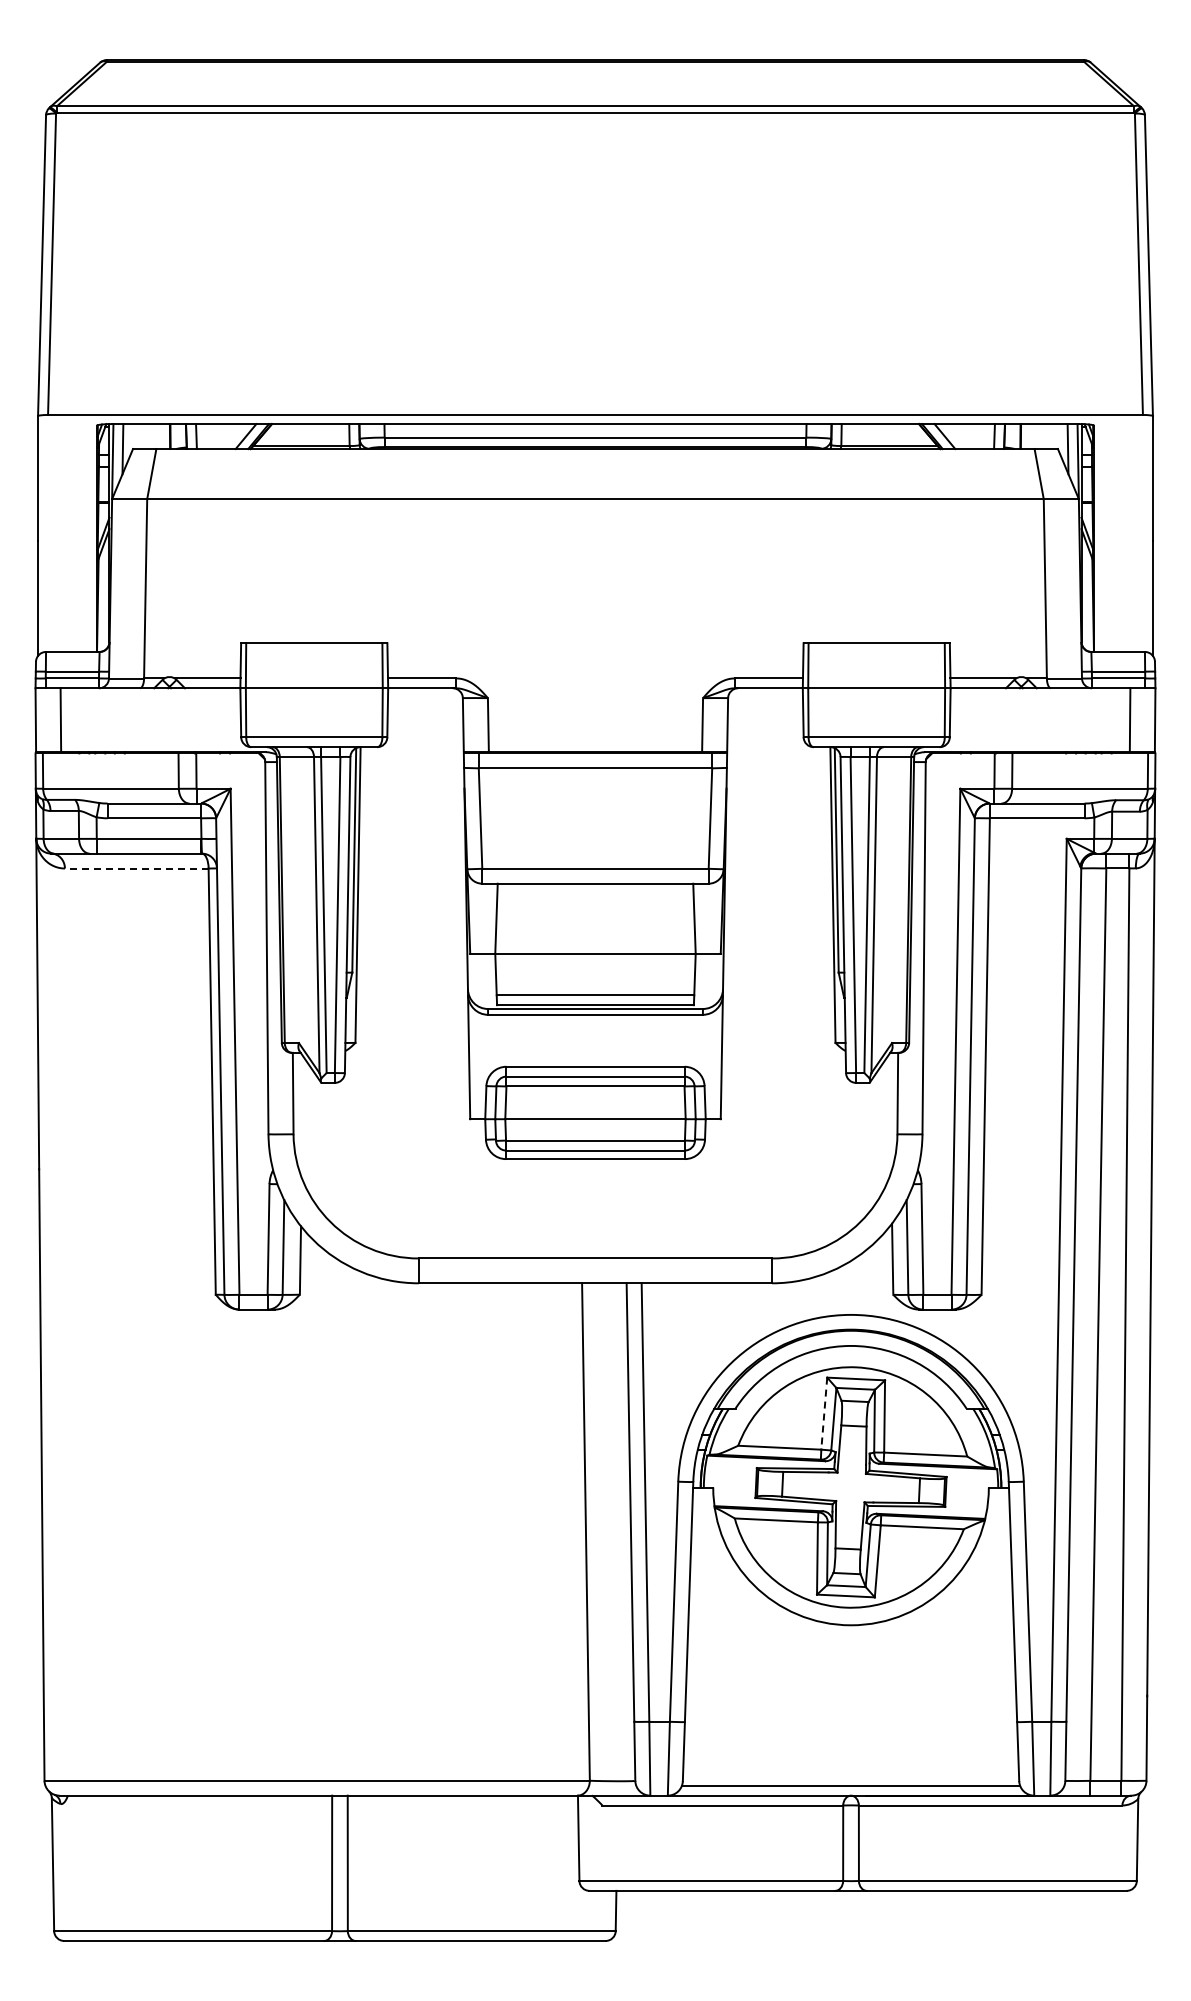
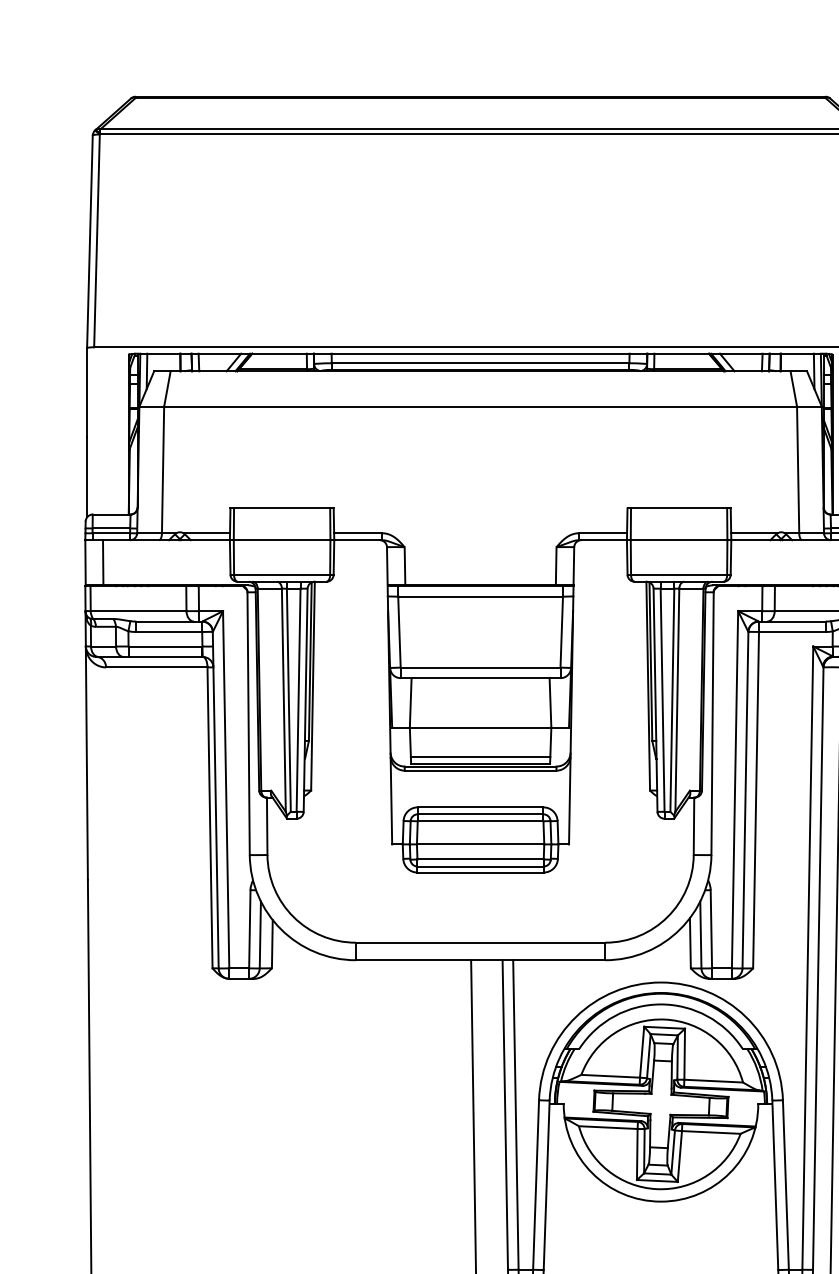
line: (136, 868) -> (156, 667), dashed -> solid
line: (824, 1414) -> (642, 1052), dashed -> solid

